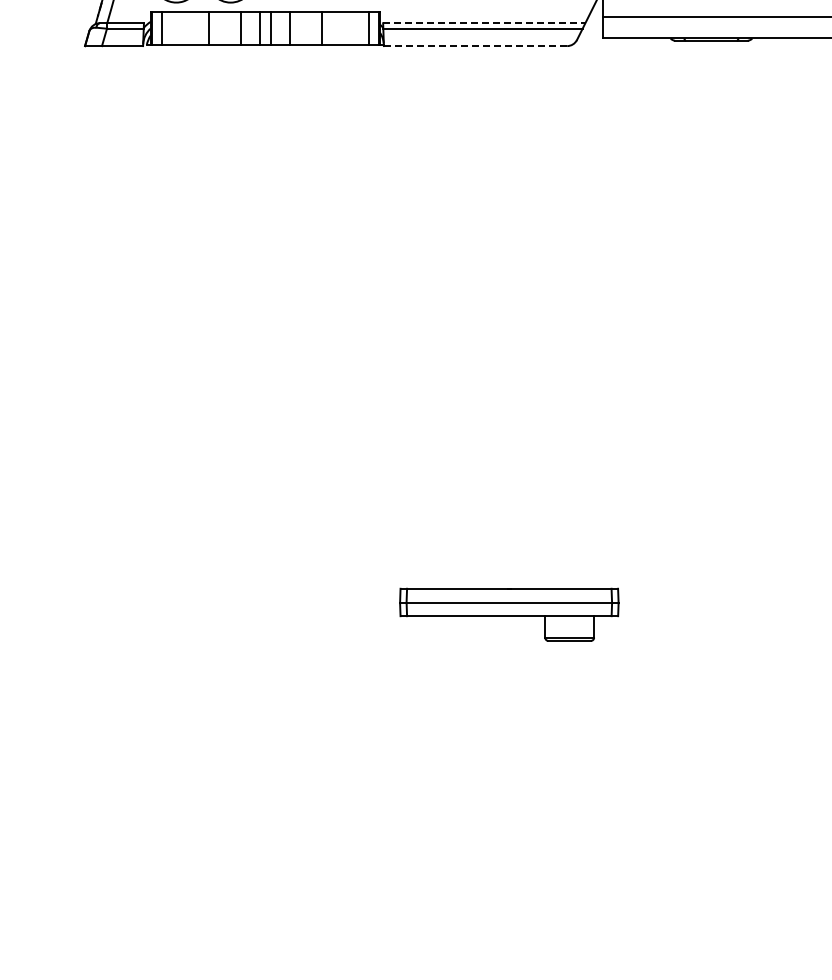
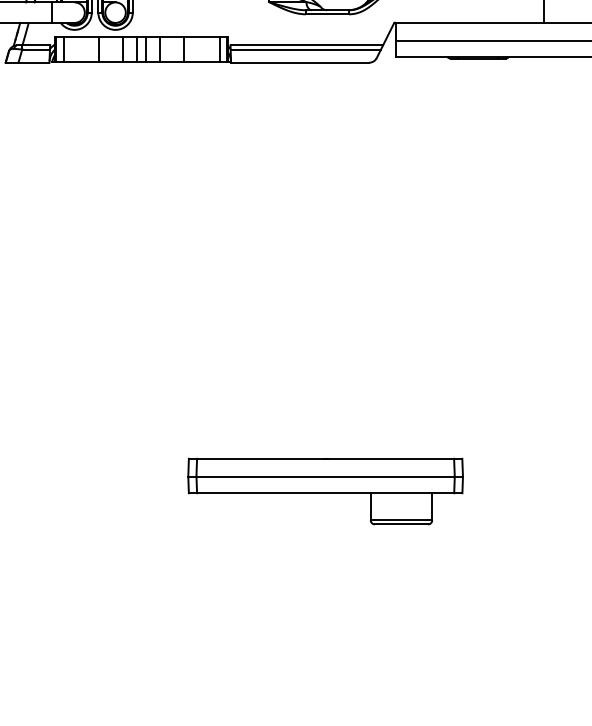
line: (484, 23) -> (306, 45), dashed -> solid
line: (475, 46) -> (300, 63), dashed -> solid
part: (509, 614) -> (325, 491), size x1.67

